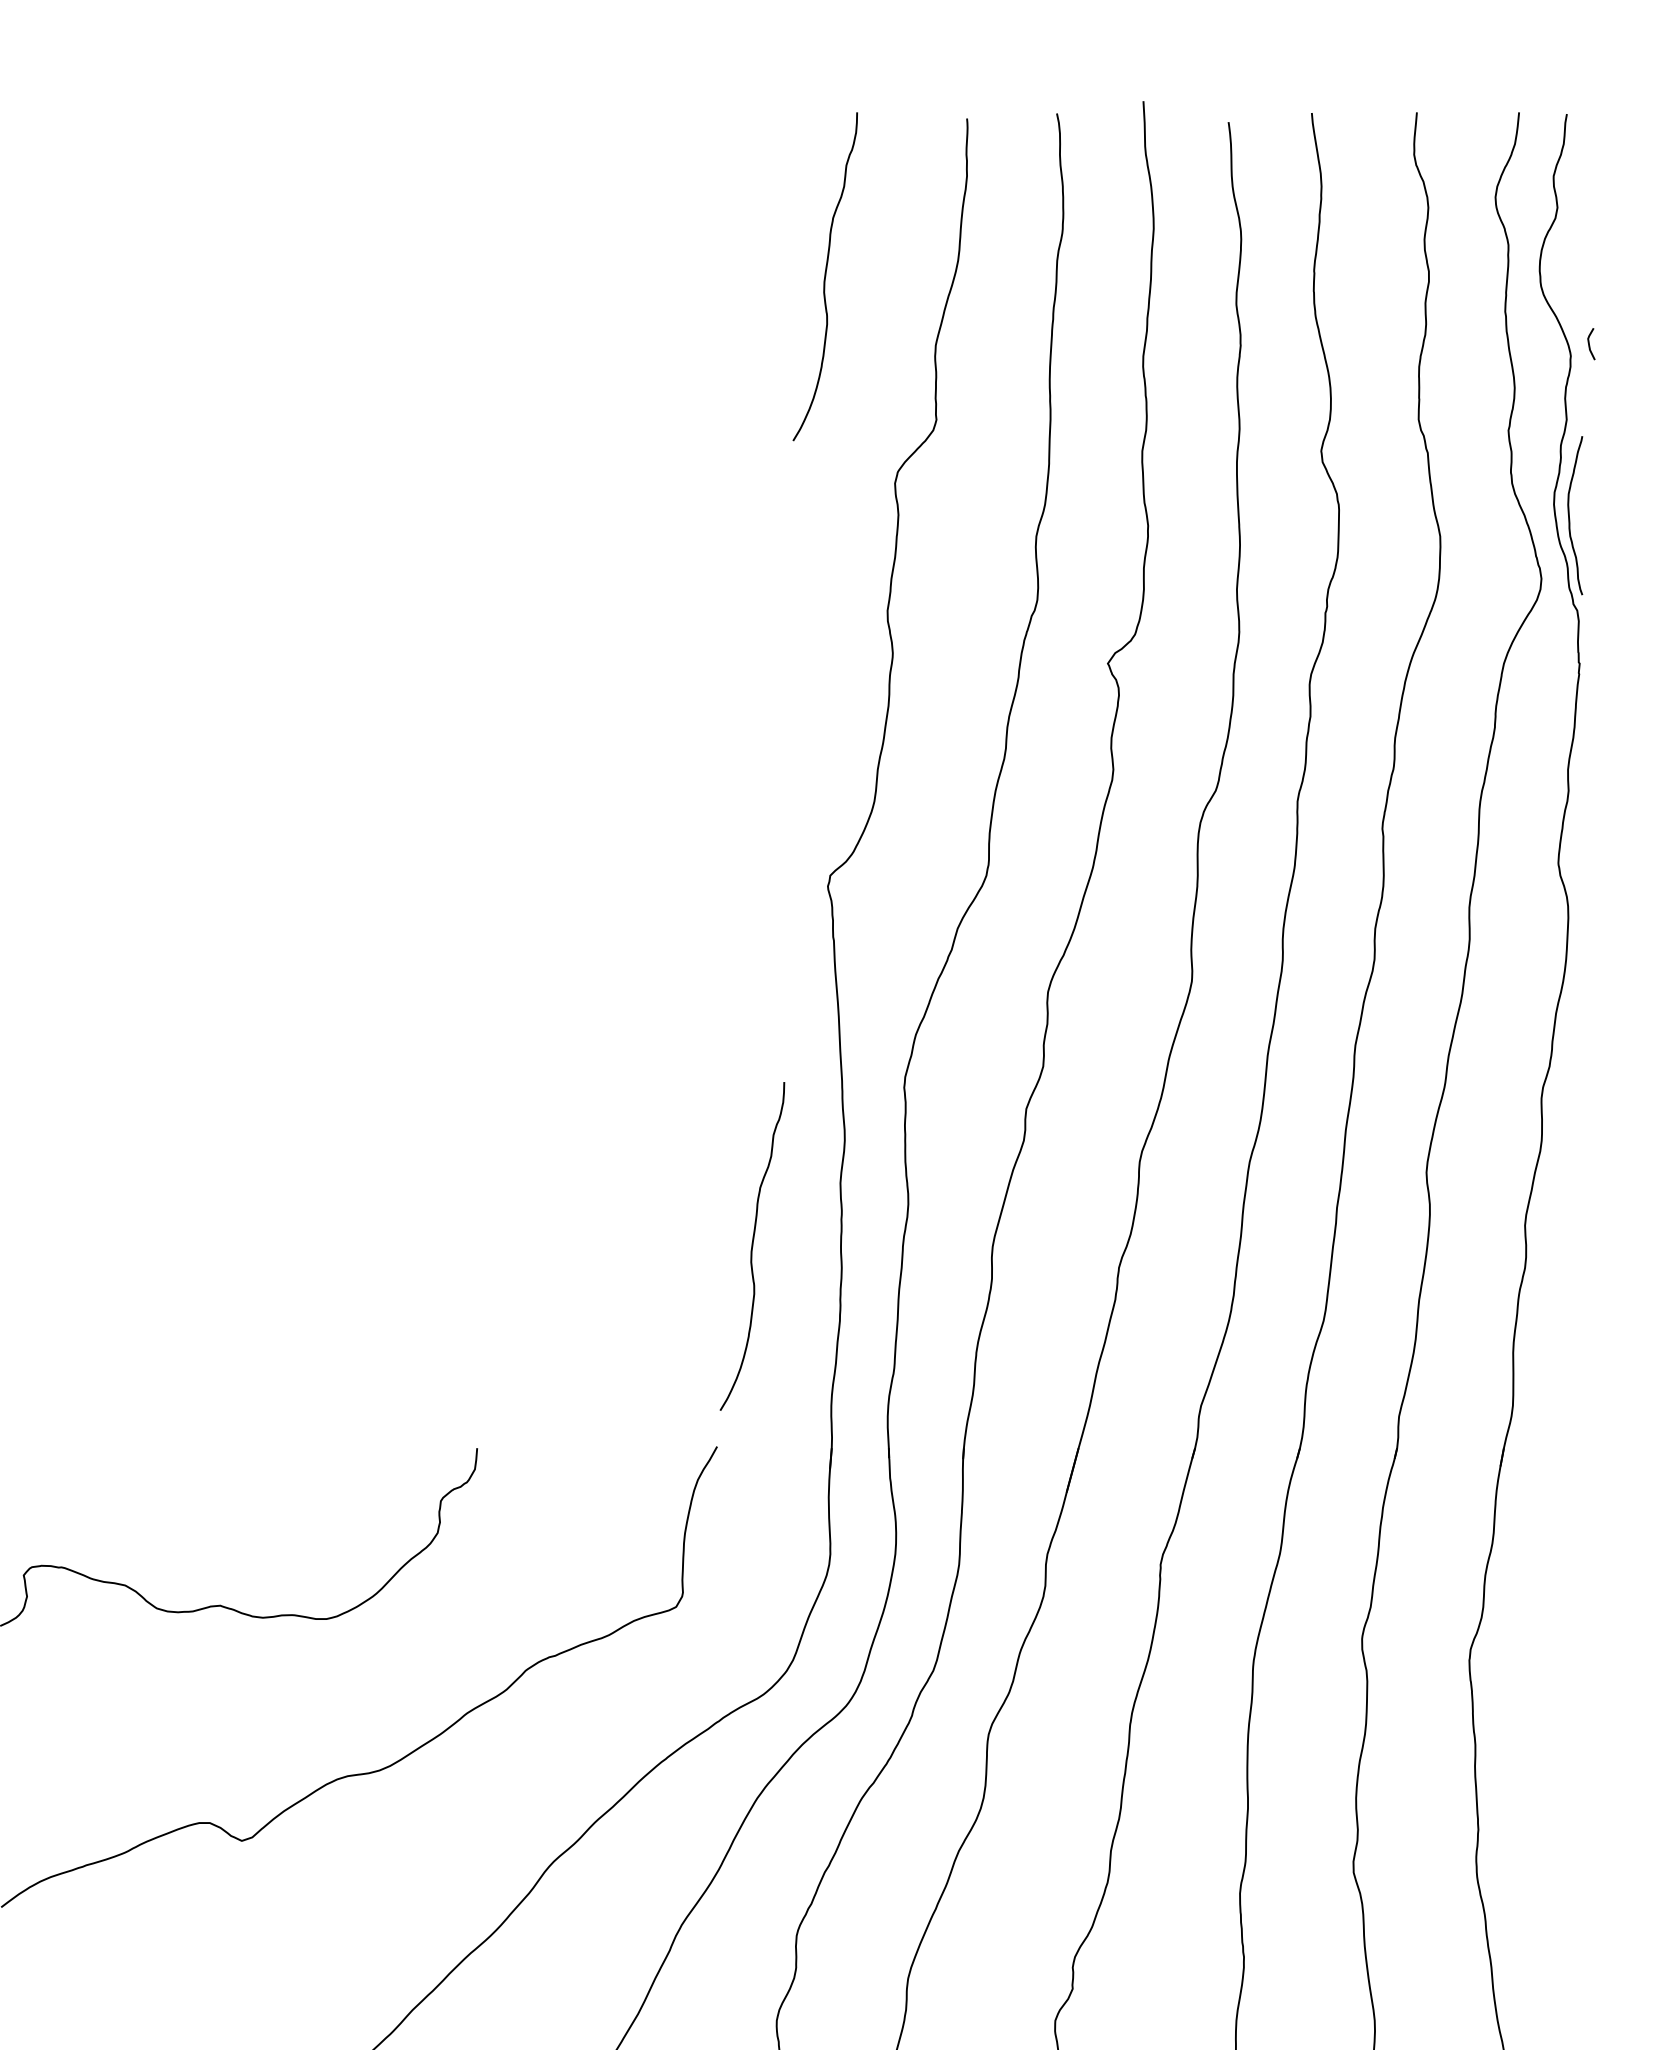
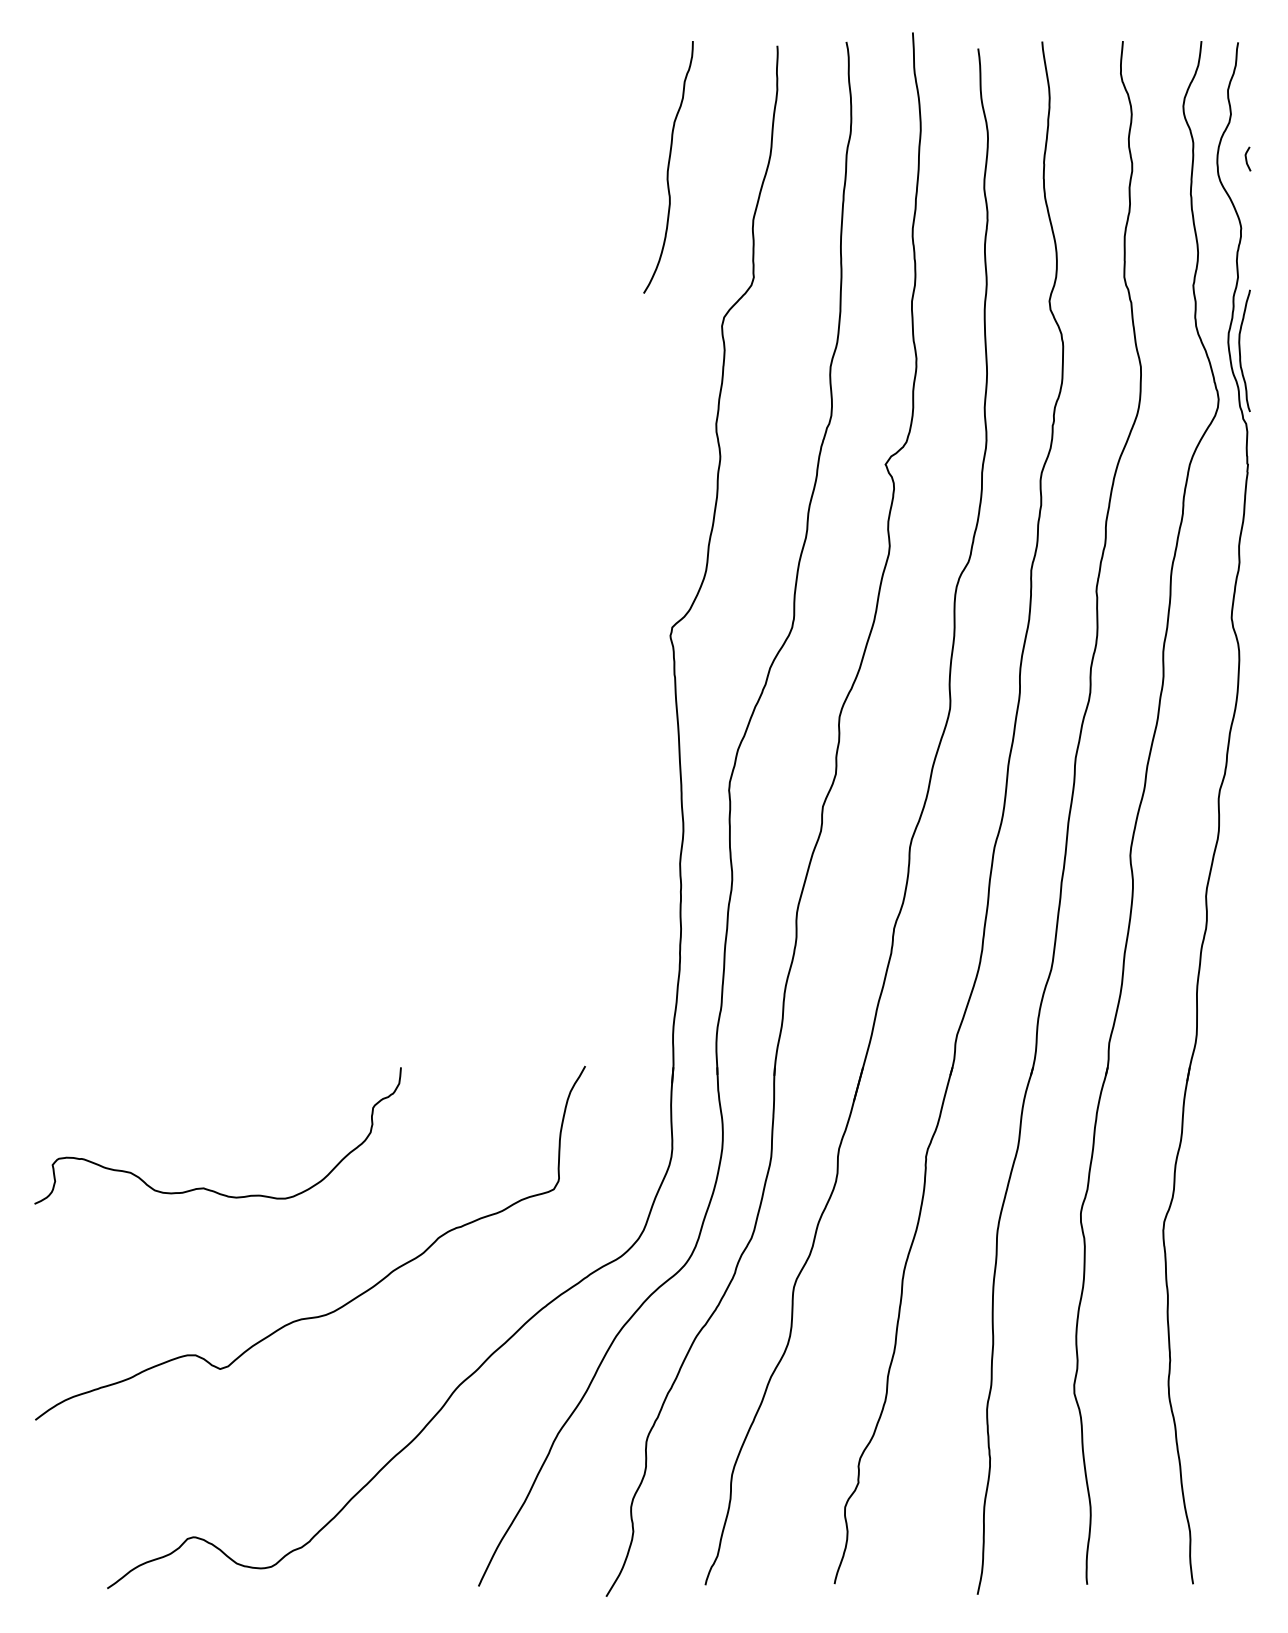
curve: (1589, 343) -> (1246, 158), moved
curve: (752, 1246) -> (612, 912), removed

